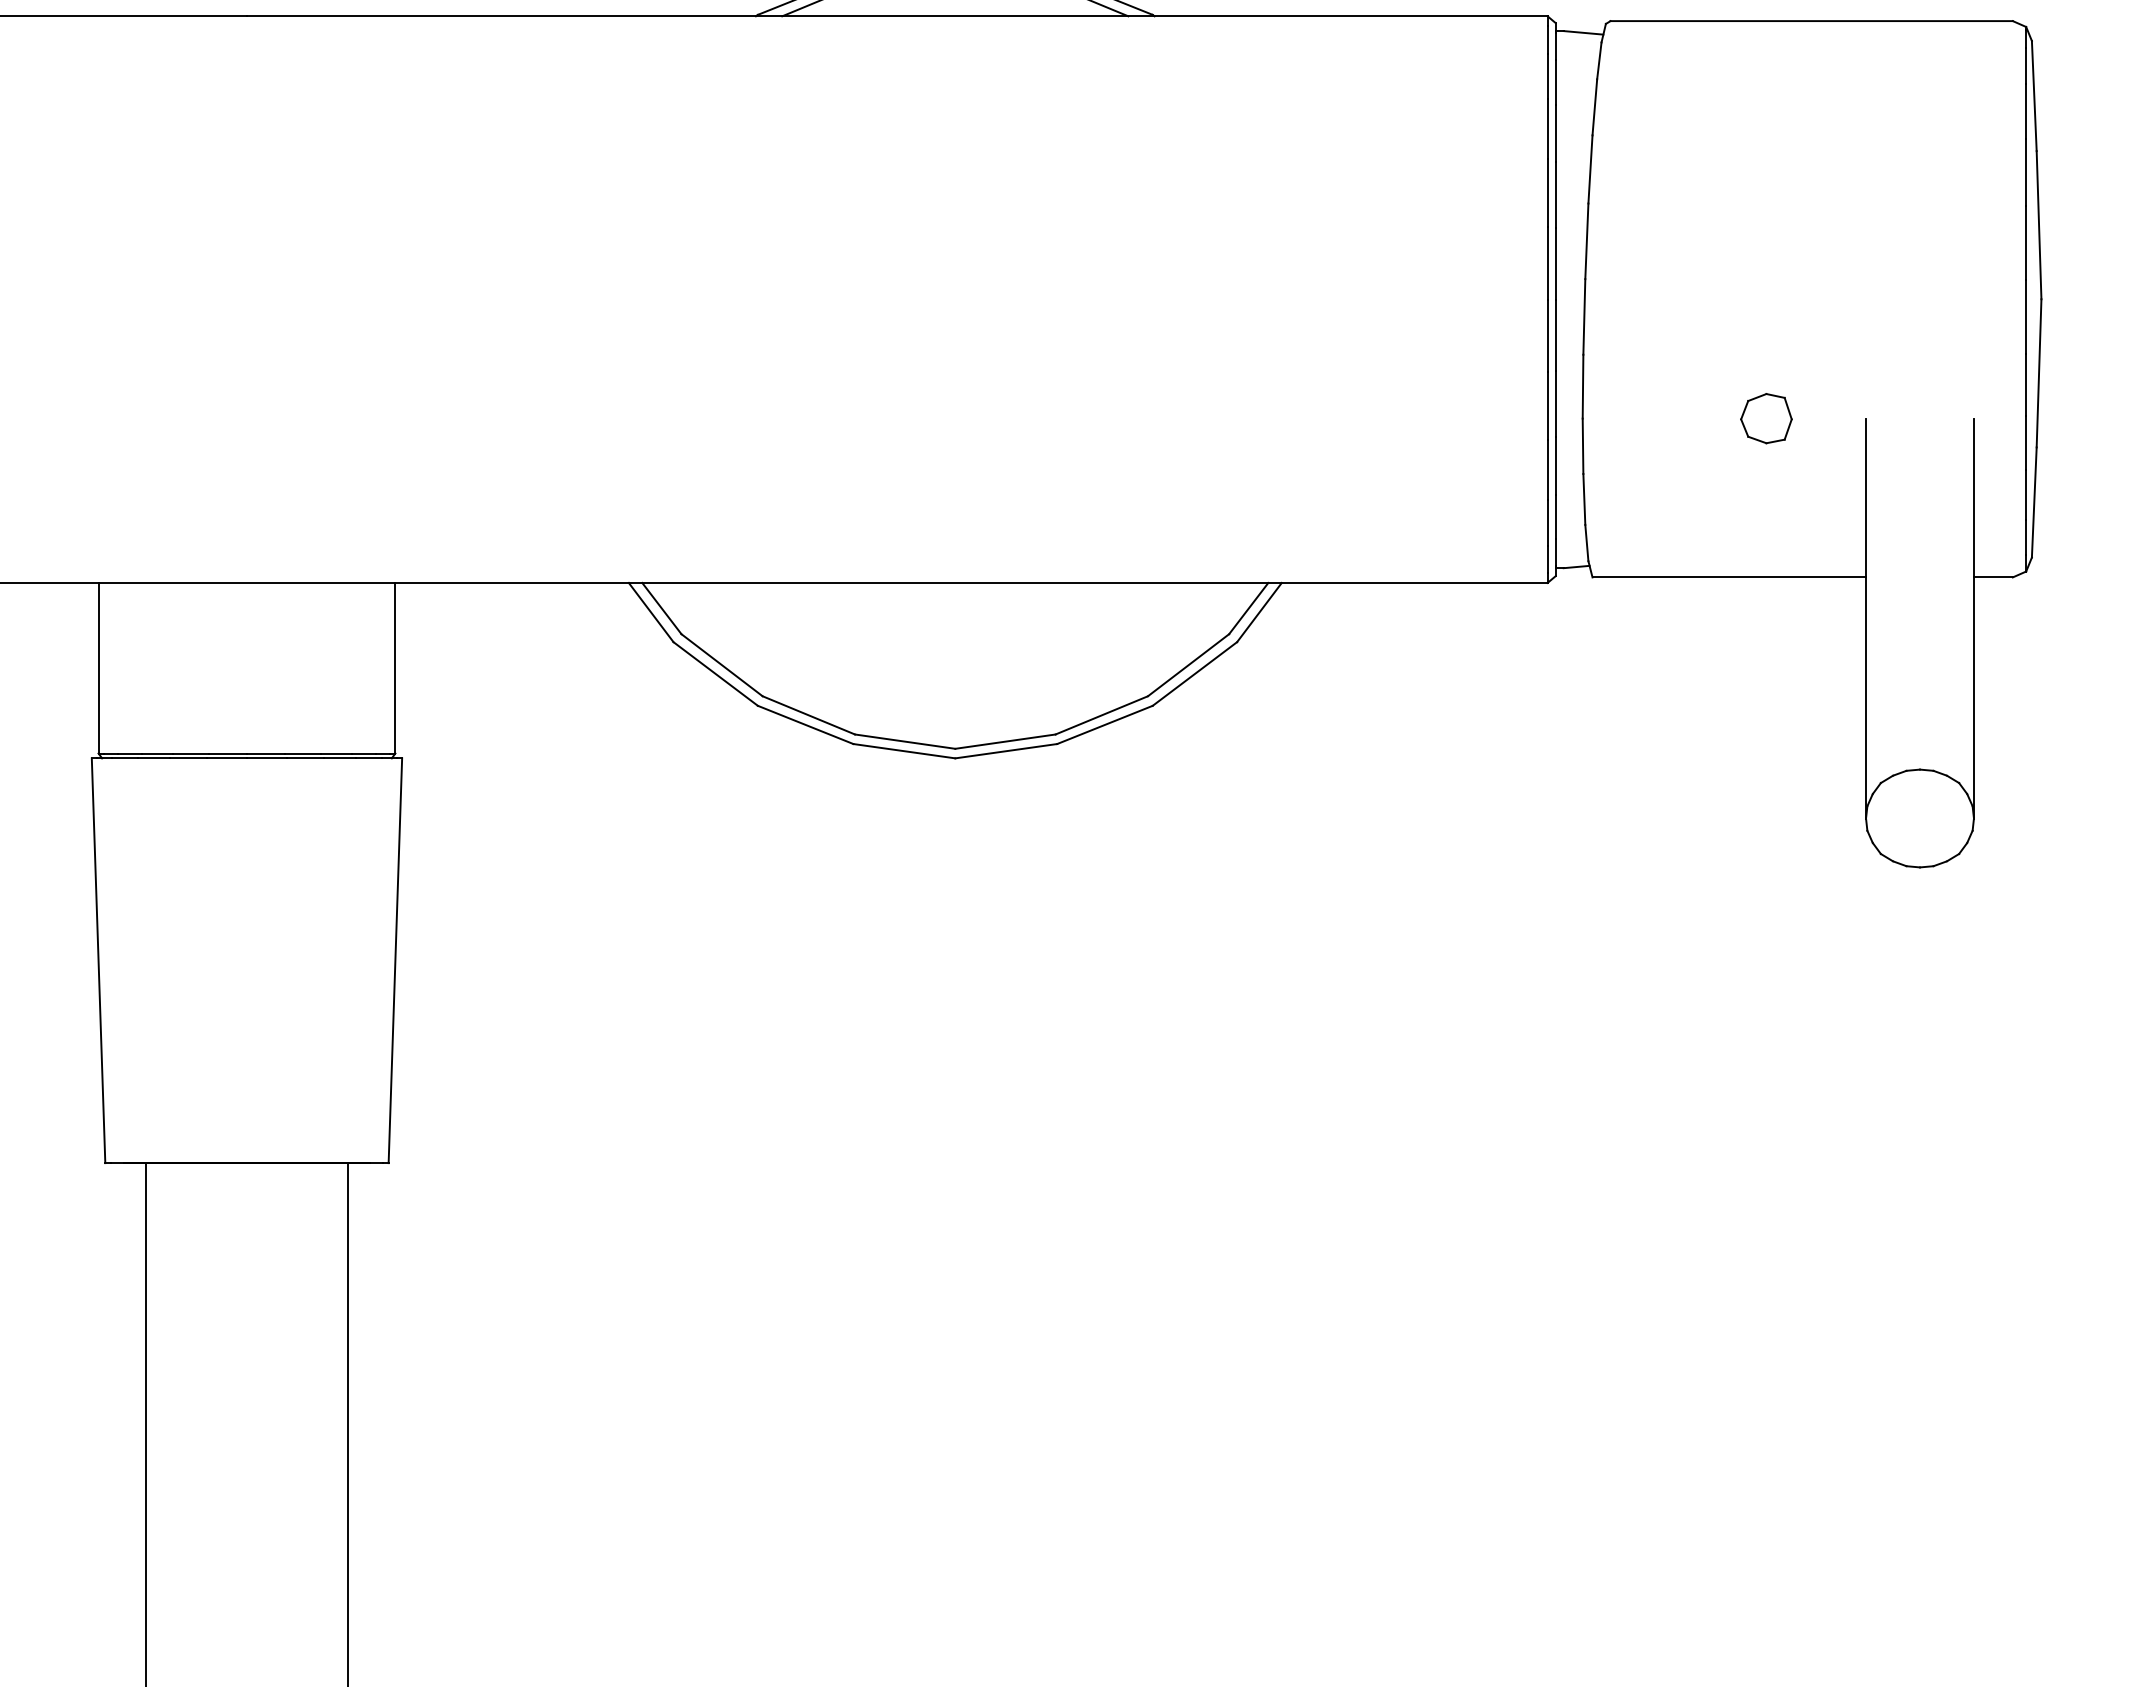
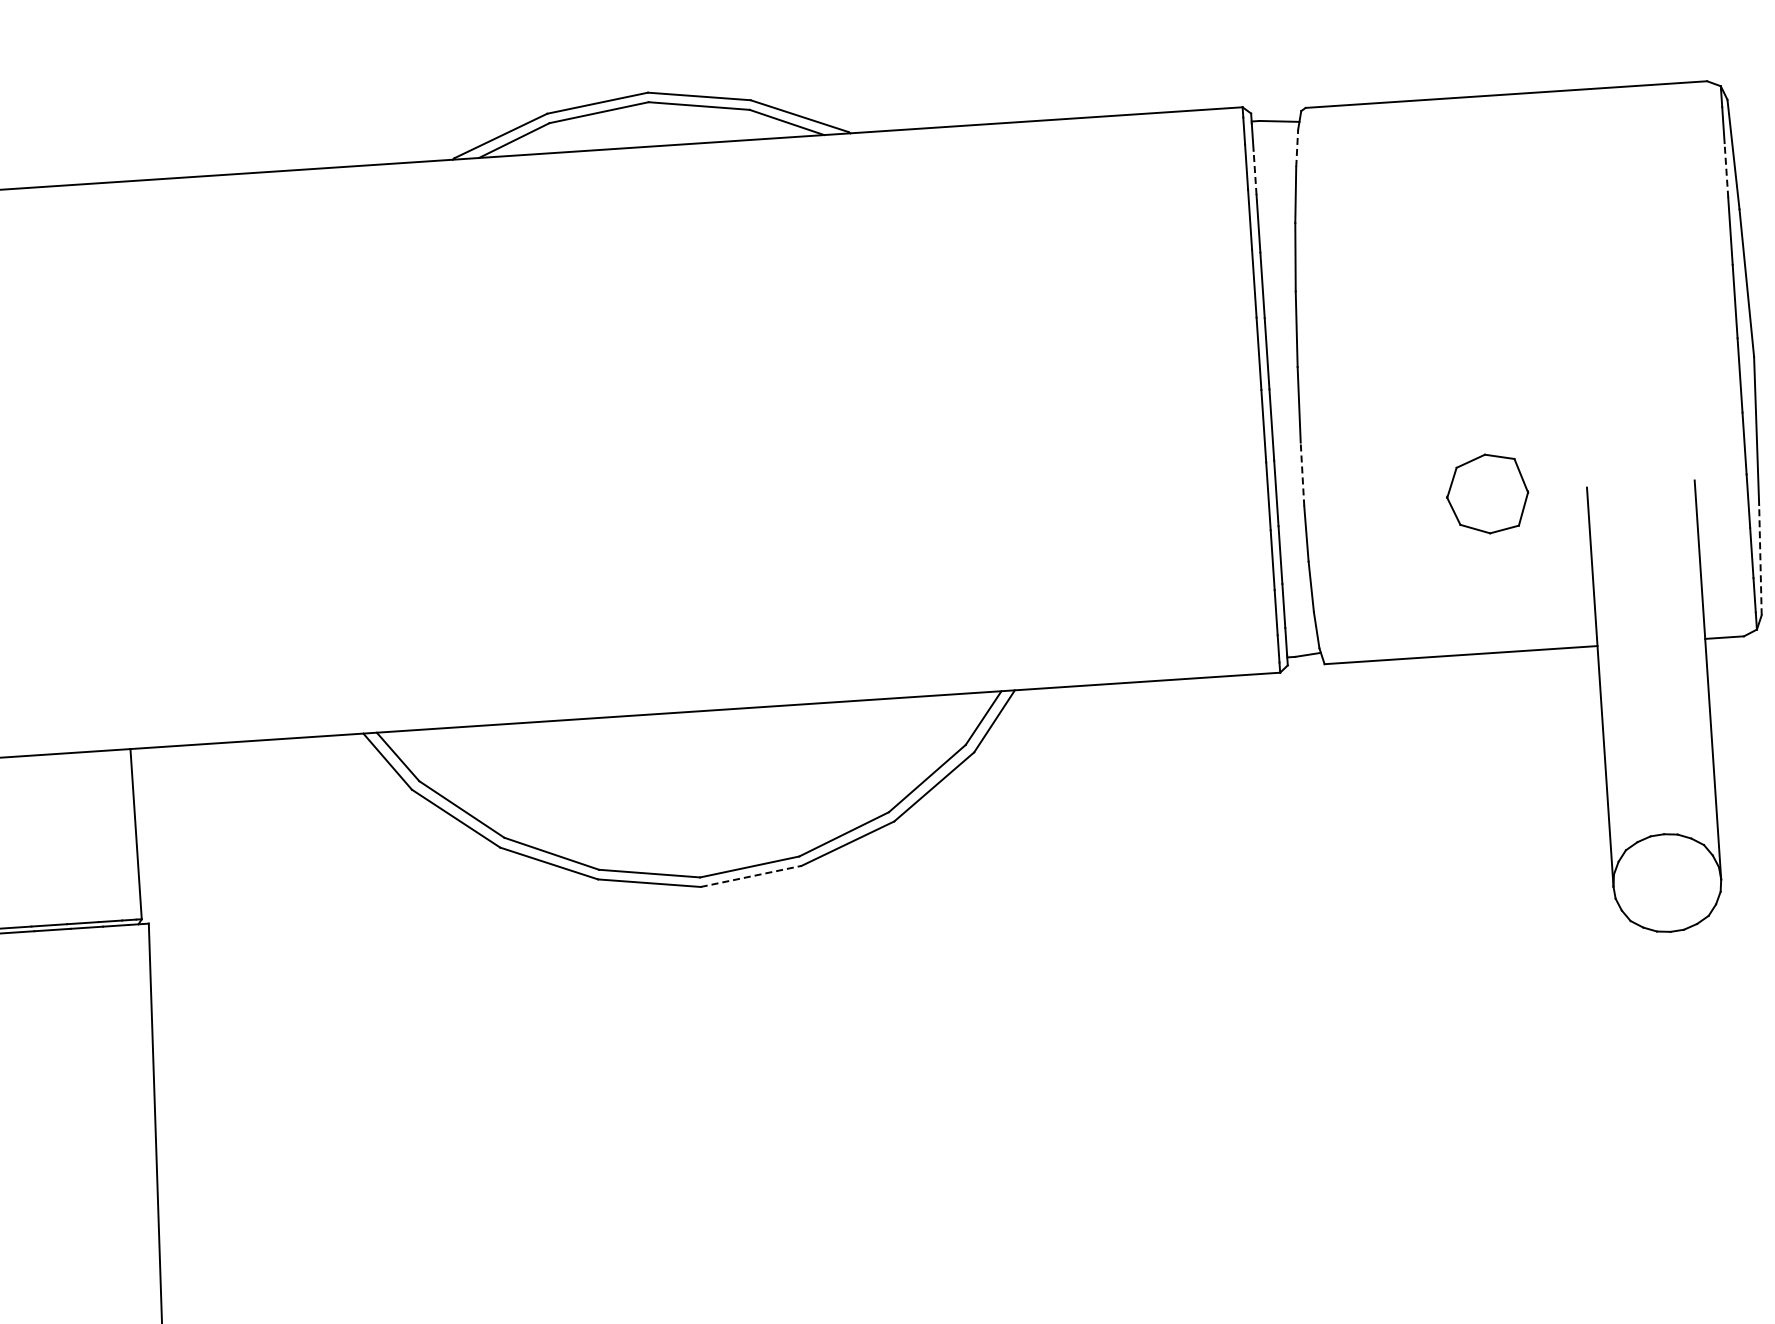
line: (1599, 60) -> (1297, 147), solid -> dashed
line: (1555, 82) -> (1254, 172), solid -> dashed
line: (2026, 110) -> (1726, 169), solid -> dashed
line: (1583, 386) -> (1302, 474), solid -> dashed
part: (1766, 418) -> (1487, 494), size x1.6
line: (2034, 501) -> (1760, 559), solid -> dashed
line: (1006, 751) -> (751, 876), solid -> dashed

